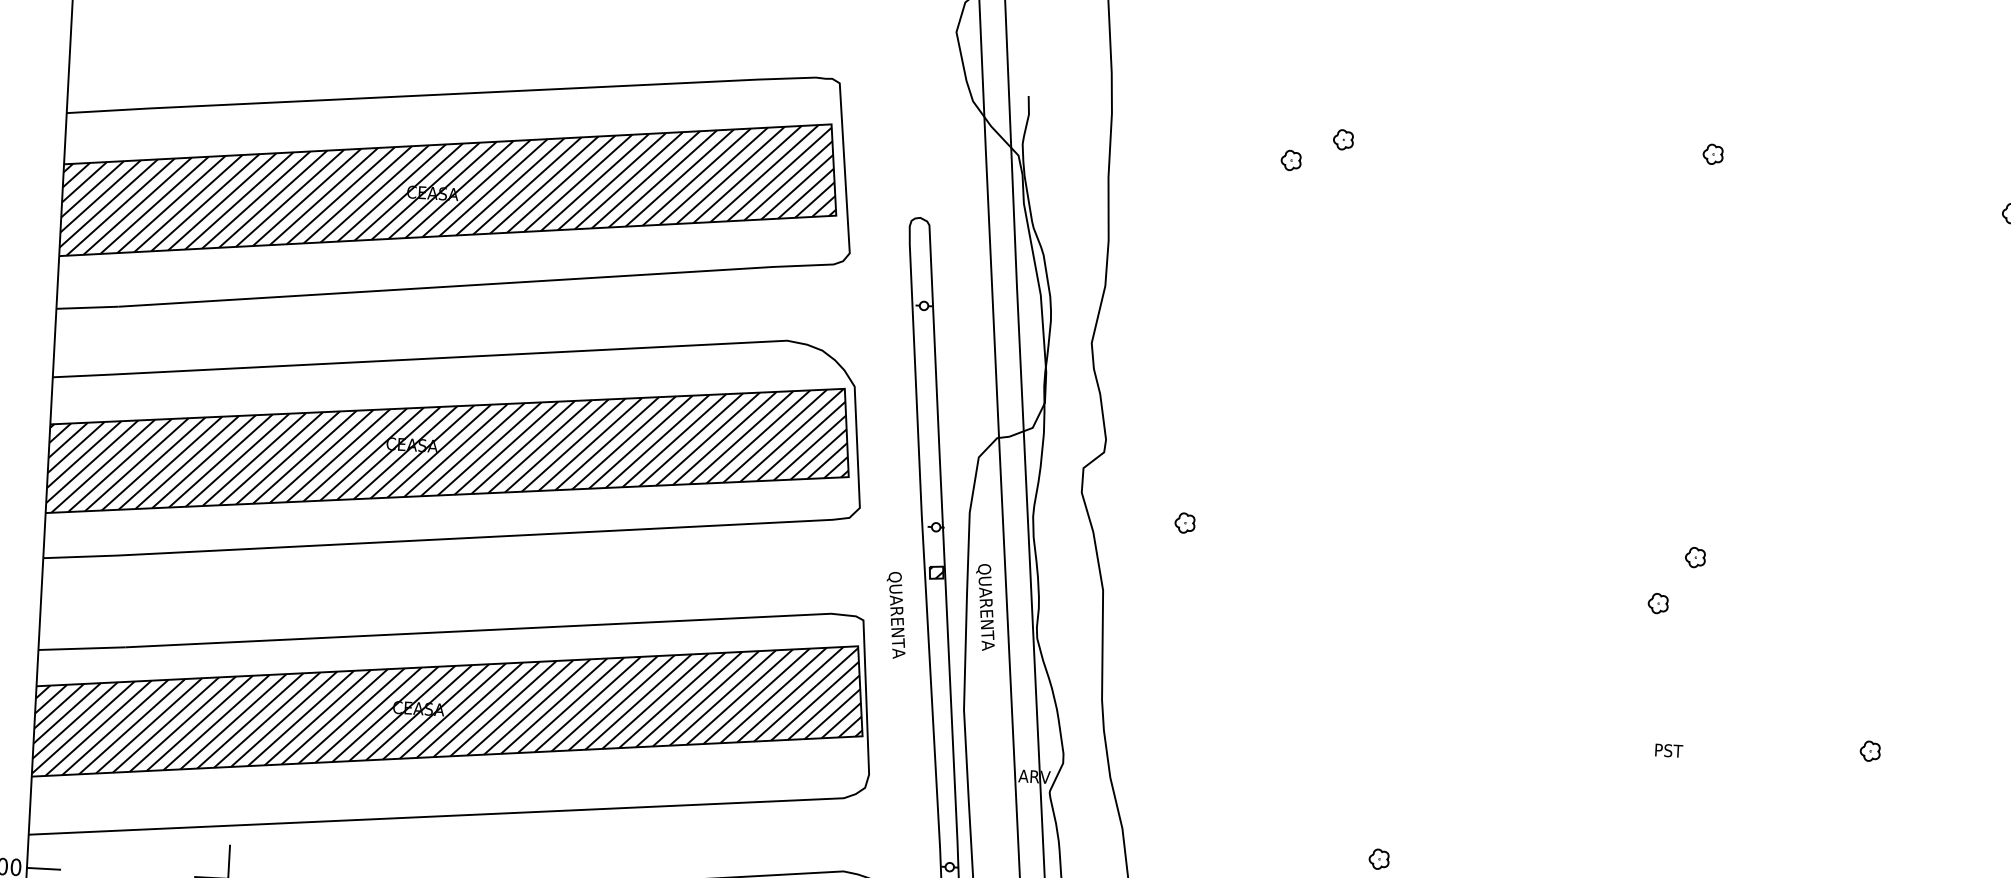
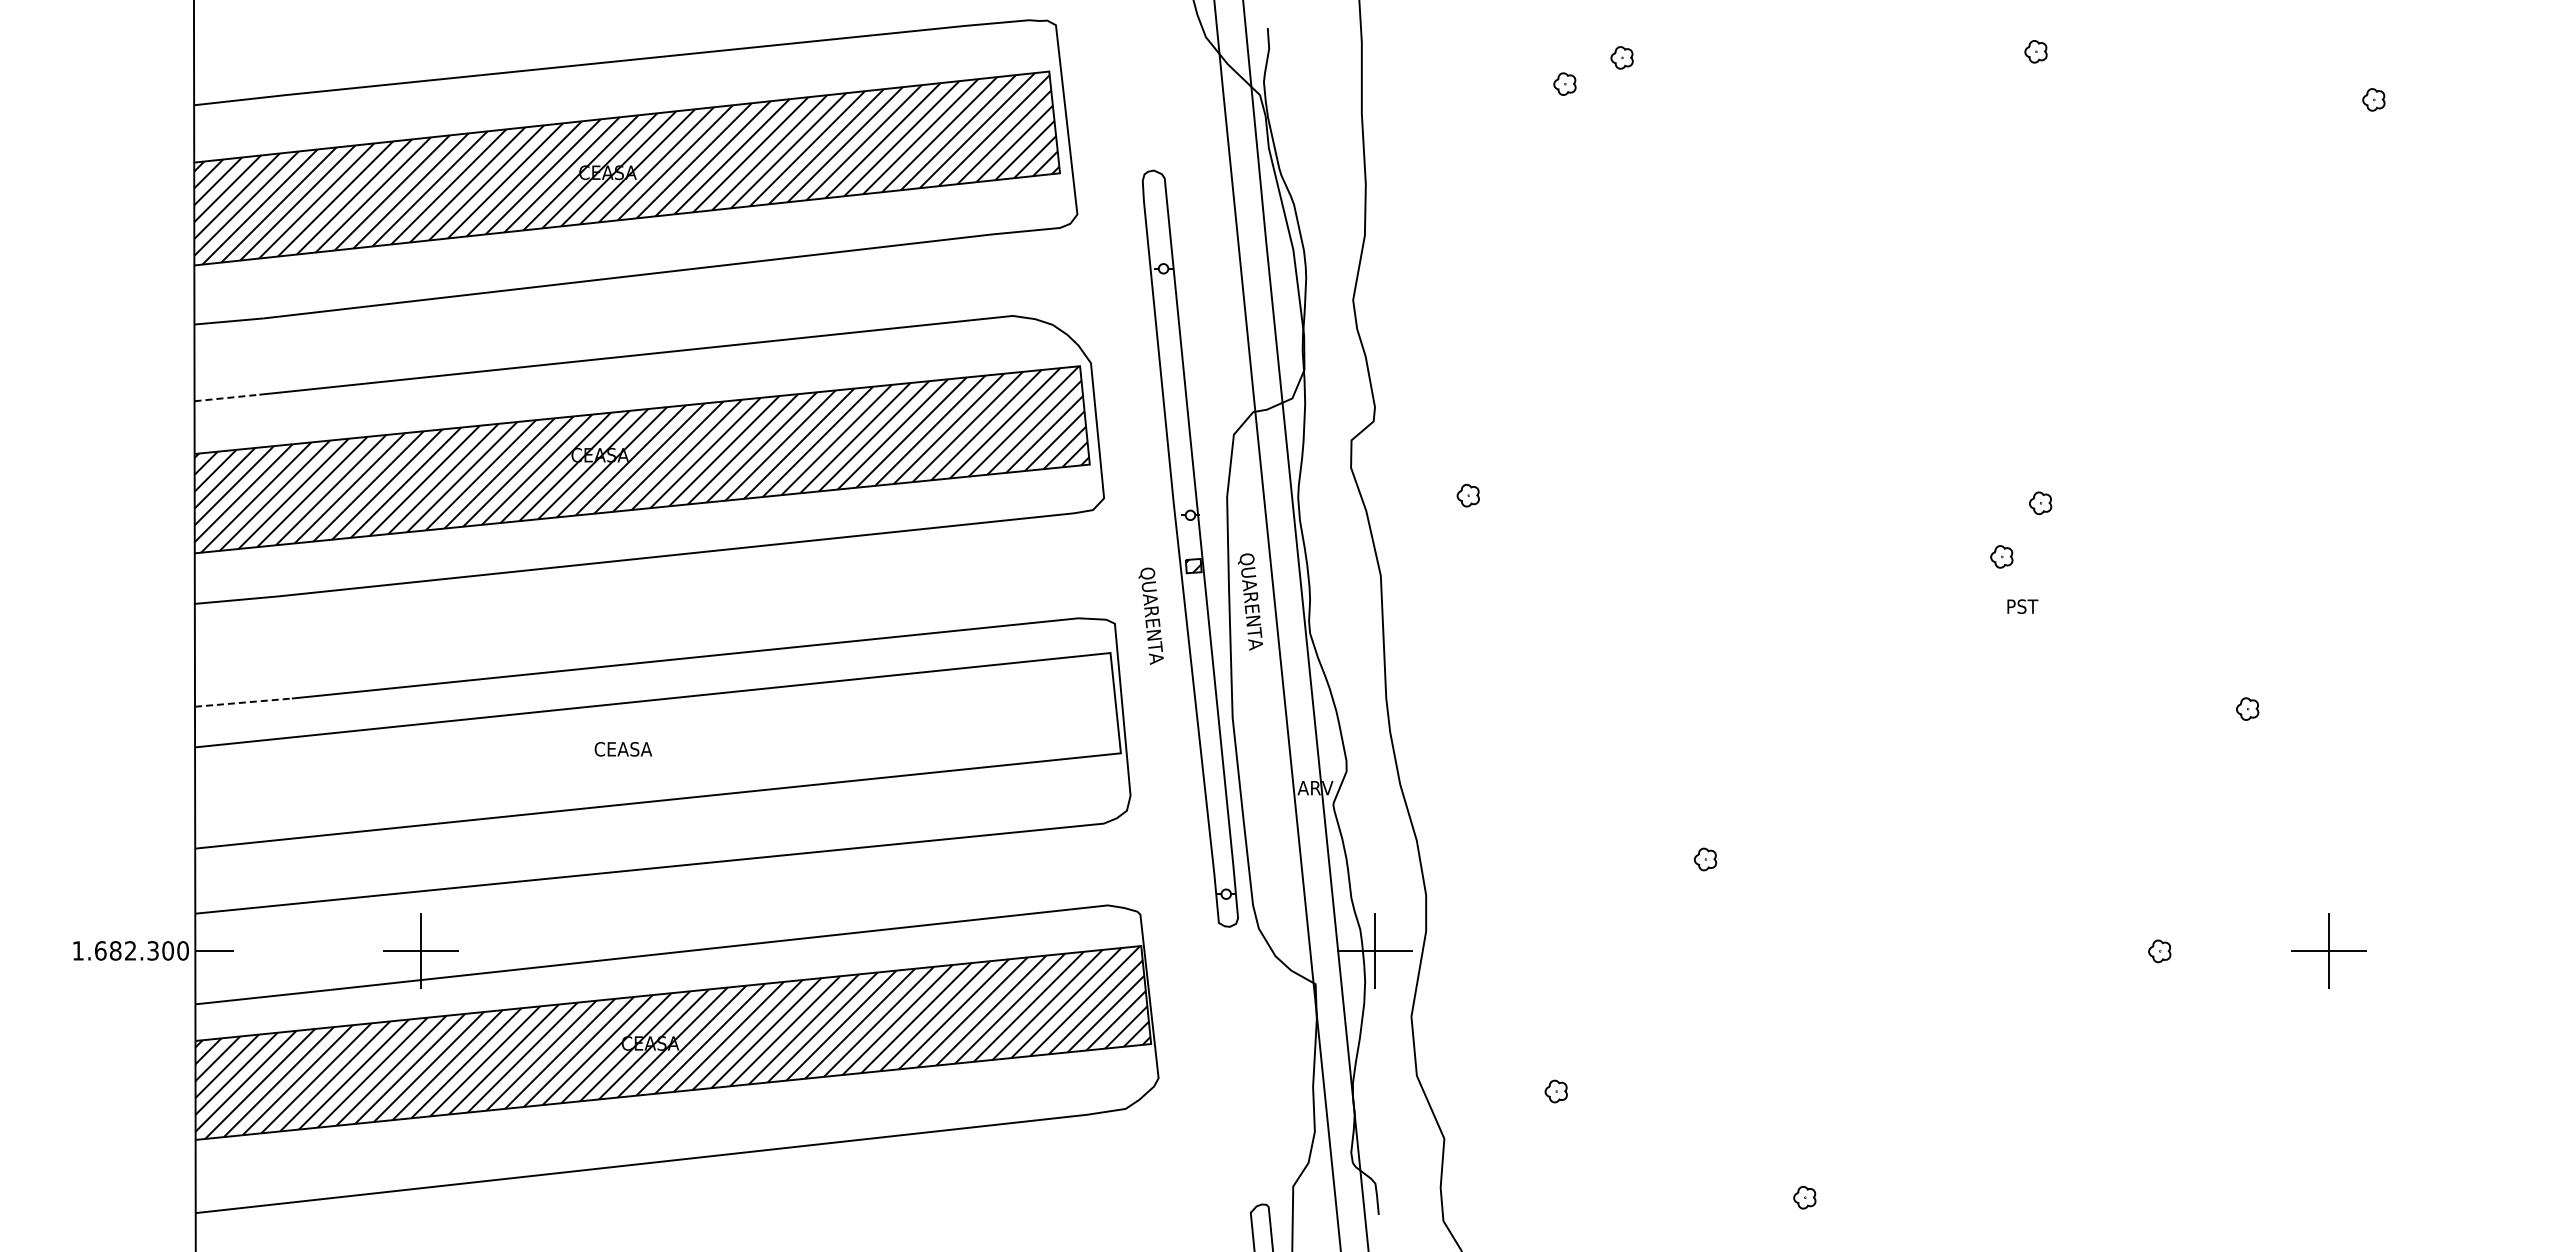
line: (81, 375) -> (226, 397), solid -> dashed
line: (81, 648) -> (243, 702), solid -> dashed
hatch: (449, 711) -> (657, 750), removed
text: (1668, 750) -> (2022, 606), moved

